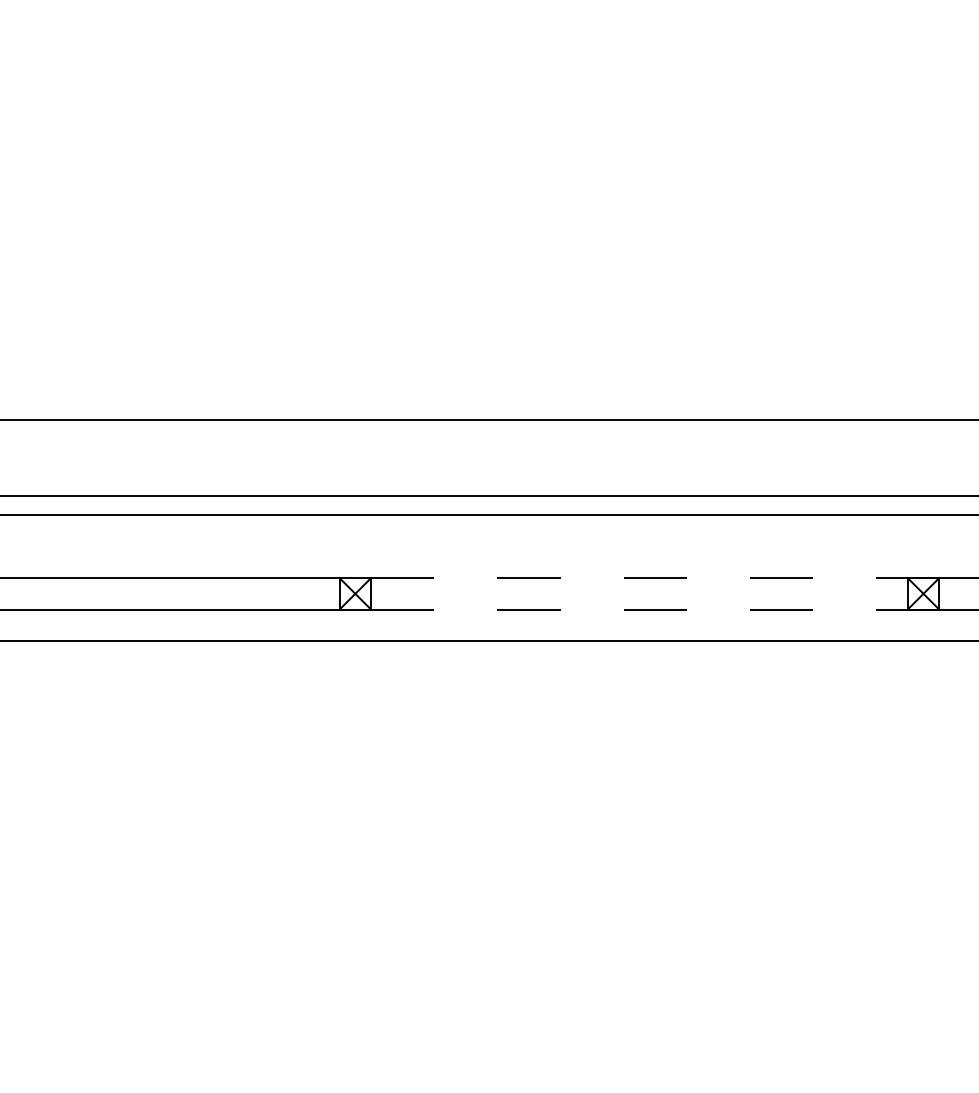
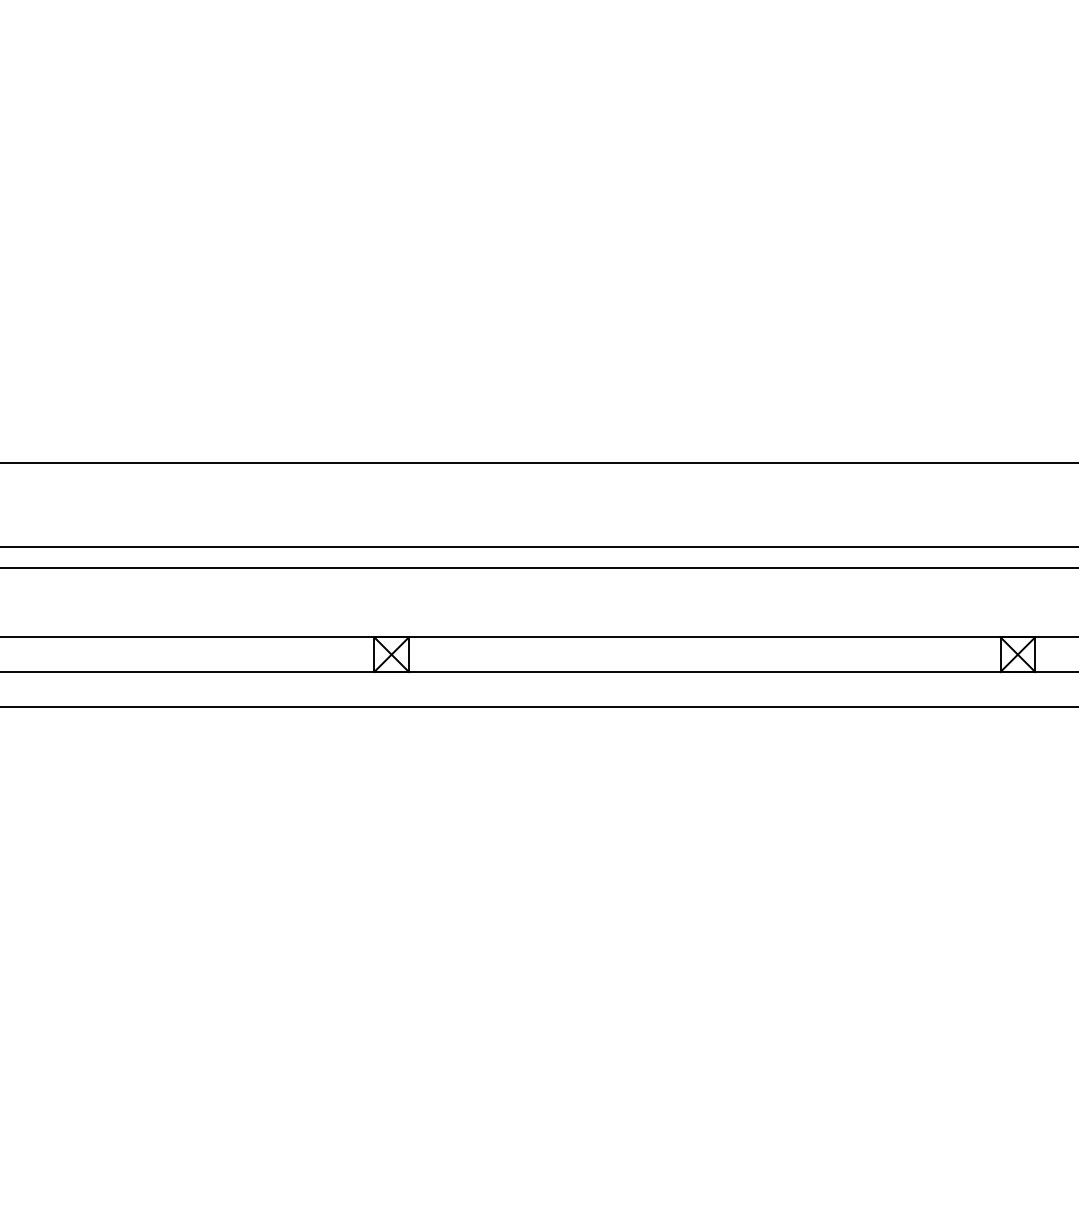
line: (639, 578) -> (704, 637), dashed -> solid
line: (639, 609) -> (704, 671), dashed -> solid

